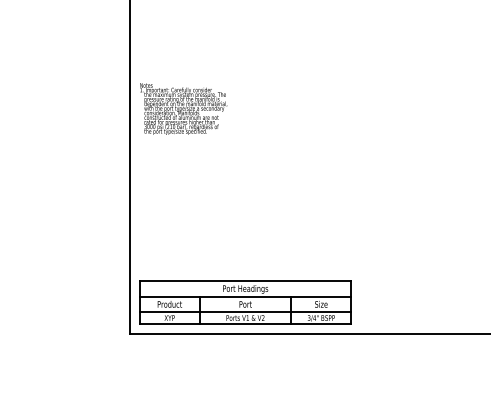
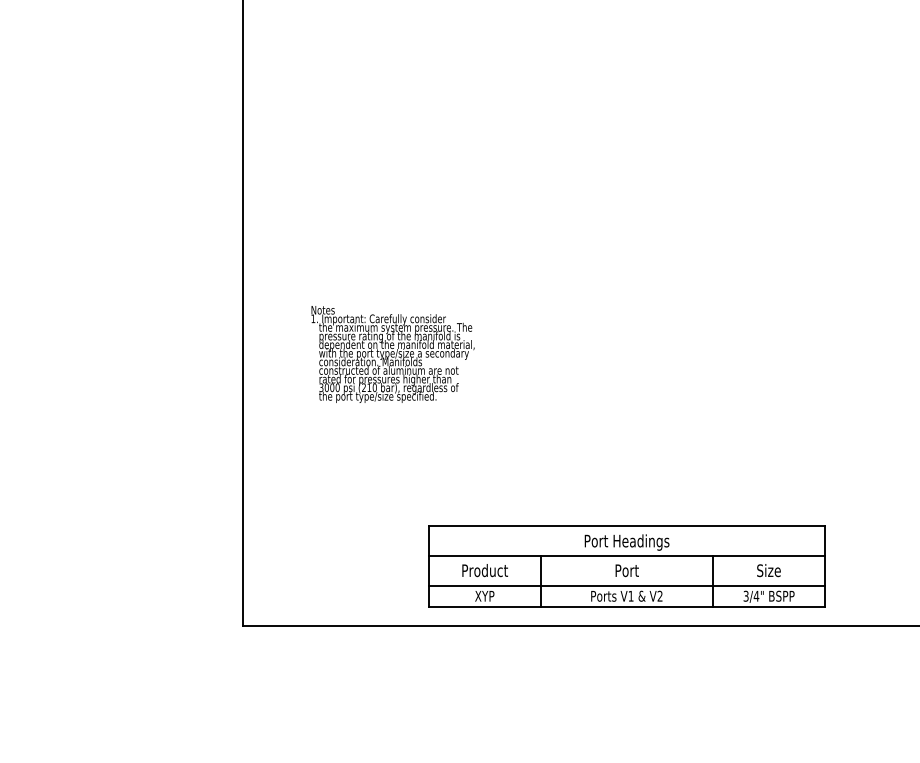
text: (183, 108) -> (392, 353), moved
part: (245, 302) -> (626, 567), moved

